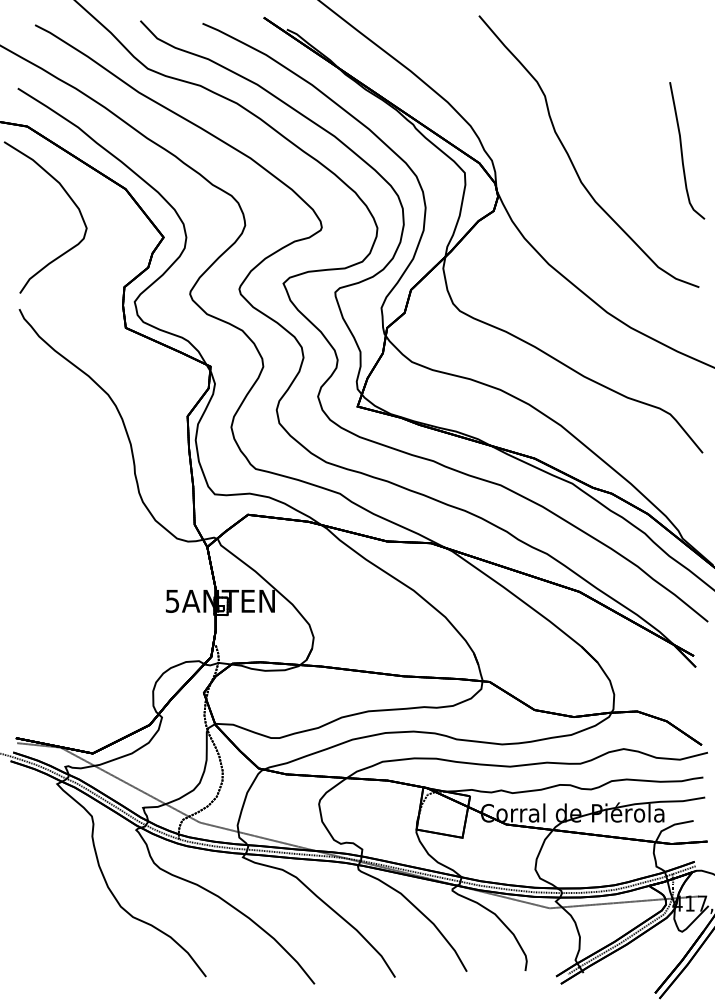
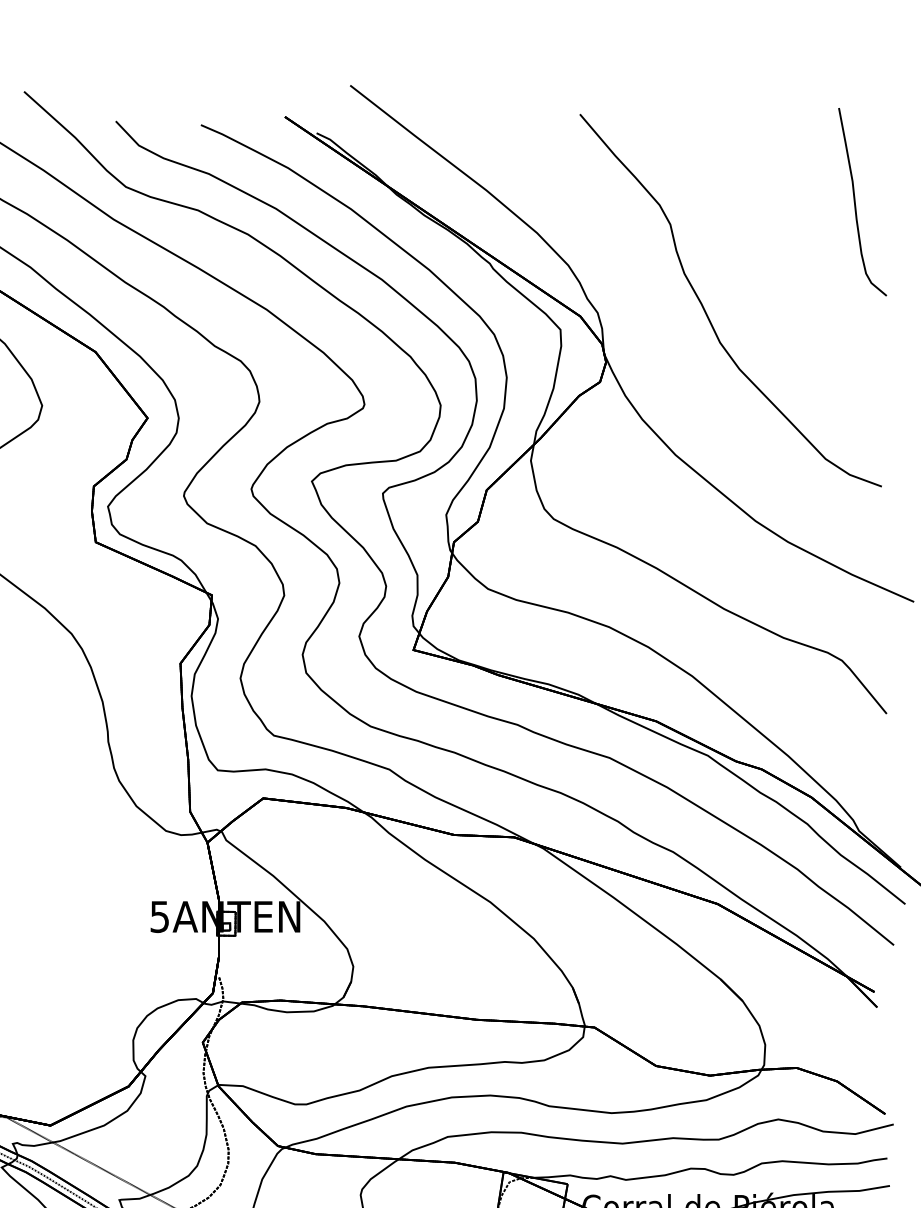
curve: (682, 150) -> (856, 201), moved

